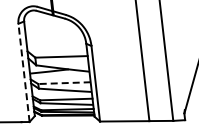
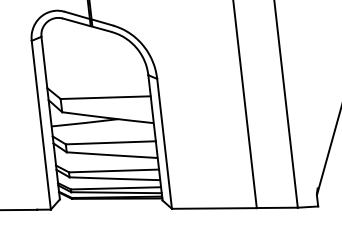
line: (23, 72) -> (40, 124), dashed -> solid
line: (64, 83) -> (110, 143), dashed -> solid

